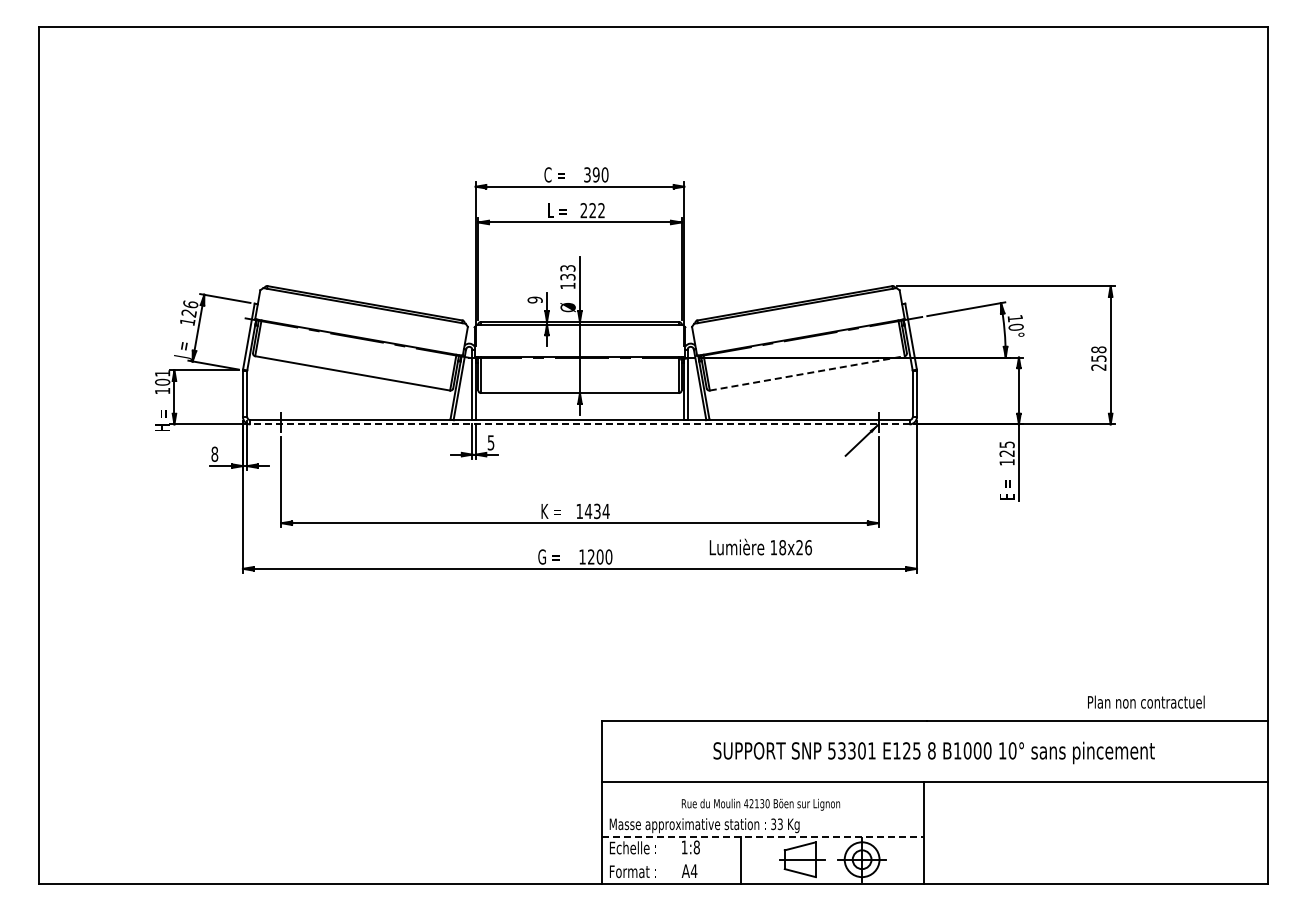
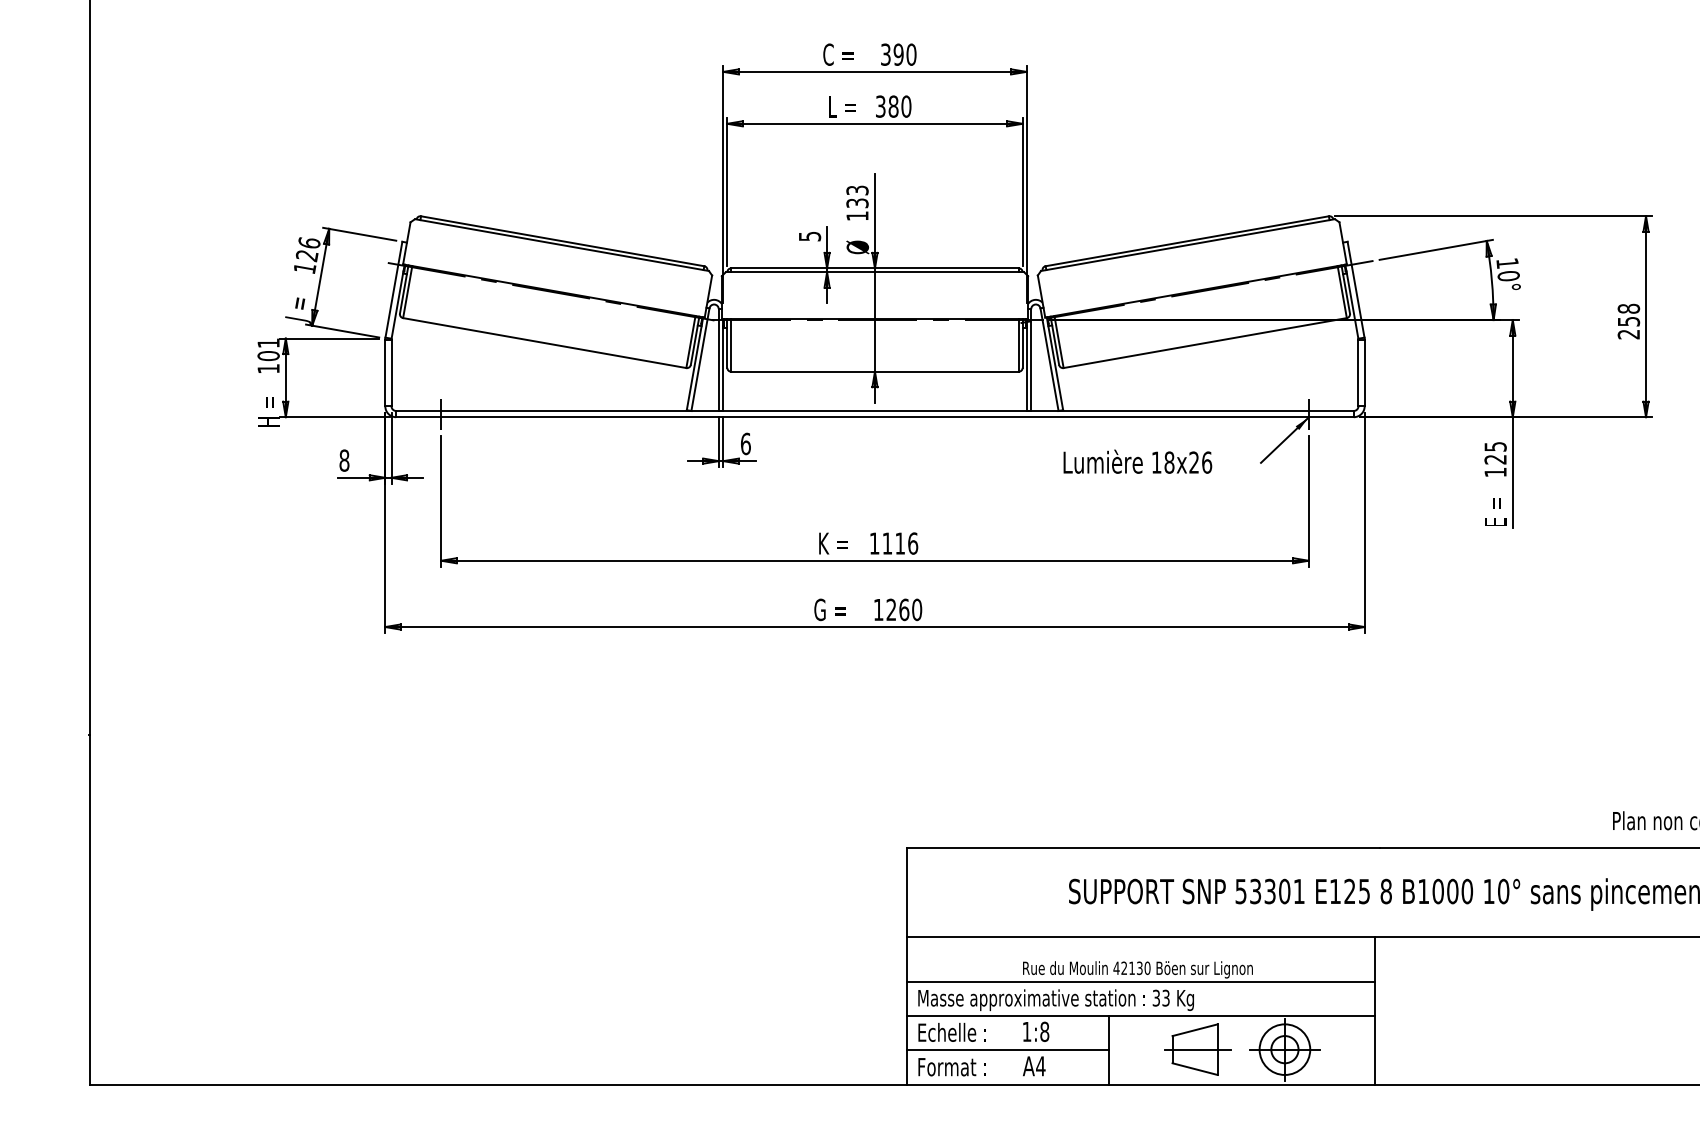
text: (592, 210) -> (893, 106), 222 -> 380
text: (534, 299) -> (808, 235), 9 -> 5
line: (807, 373) -> (1205, 343), dashed -> solid
line: (579, 424) -> (874, 417), dashed -> solid
text: (490, 442) -> (744, 443), 5 -> 6
text: (596, 511) -> (898, 543), 1434 -> 1116
text: (760, 546) -> (1137, 460), moved
text: (599, 556) -> (903, 609), 1200 -> 1260
line: (762, 813) -> (1140, 982), added
line: (763, 836) -> (1141, 1015), dashed -> solid
line: (671, 860) -> (1007, 1050), added

